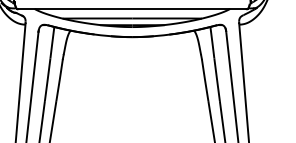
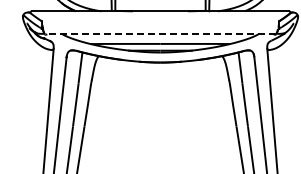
line: (132, 9) -> (160, 34), solid -> dashed

